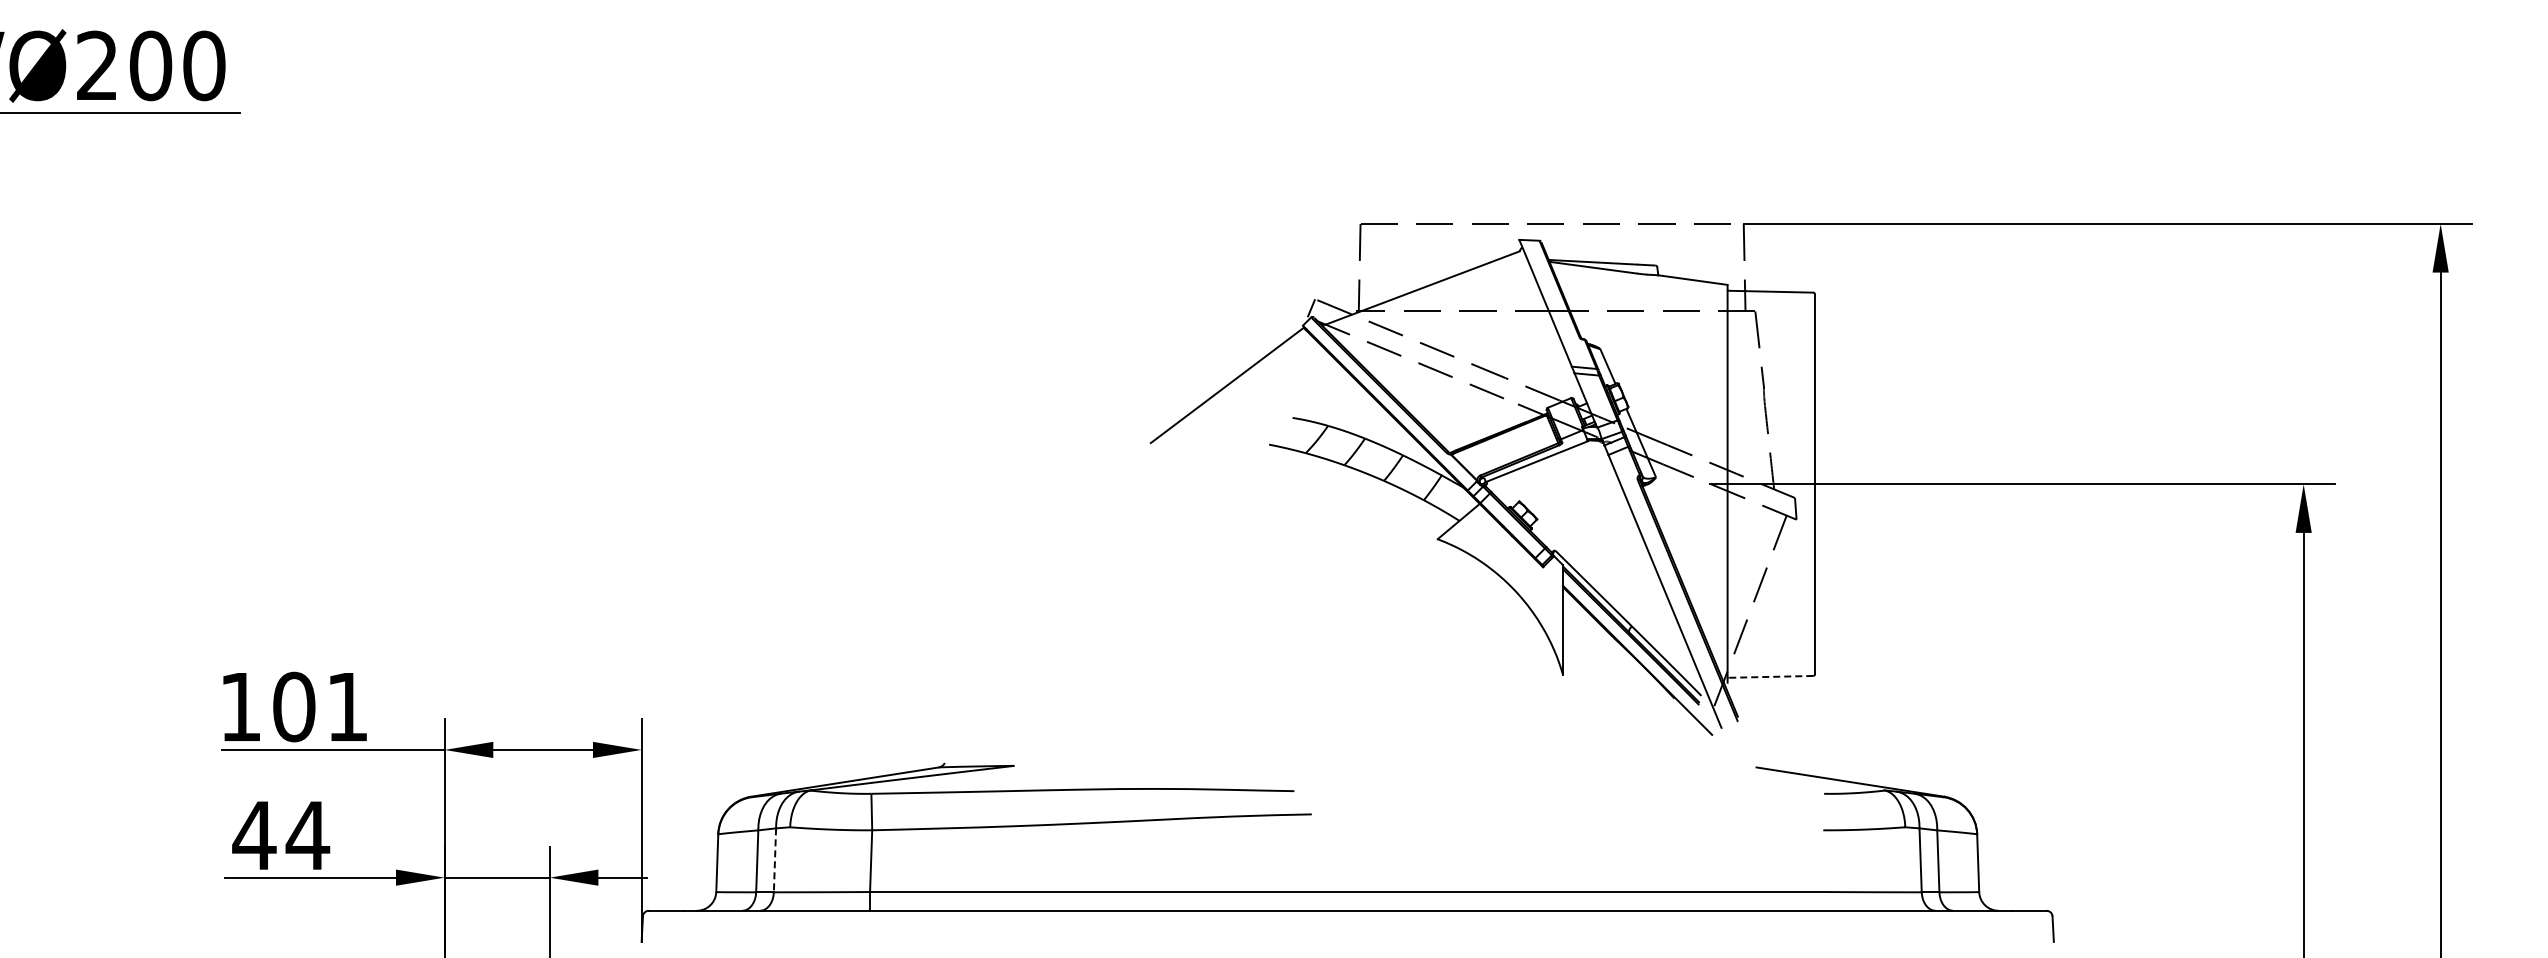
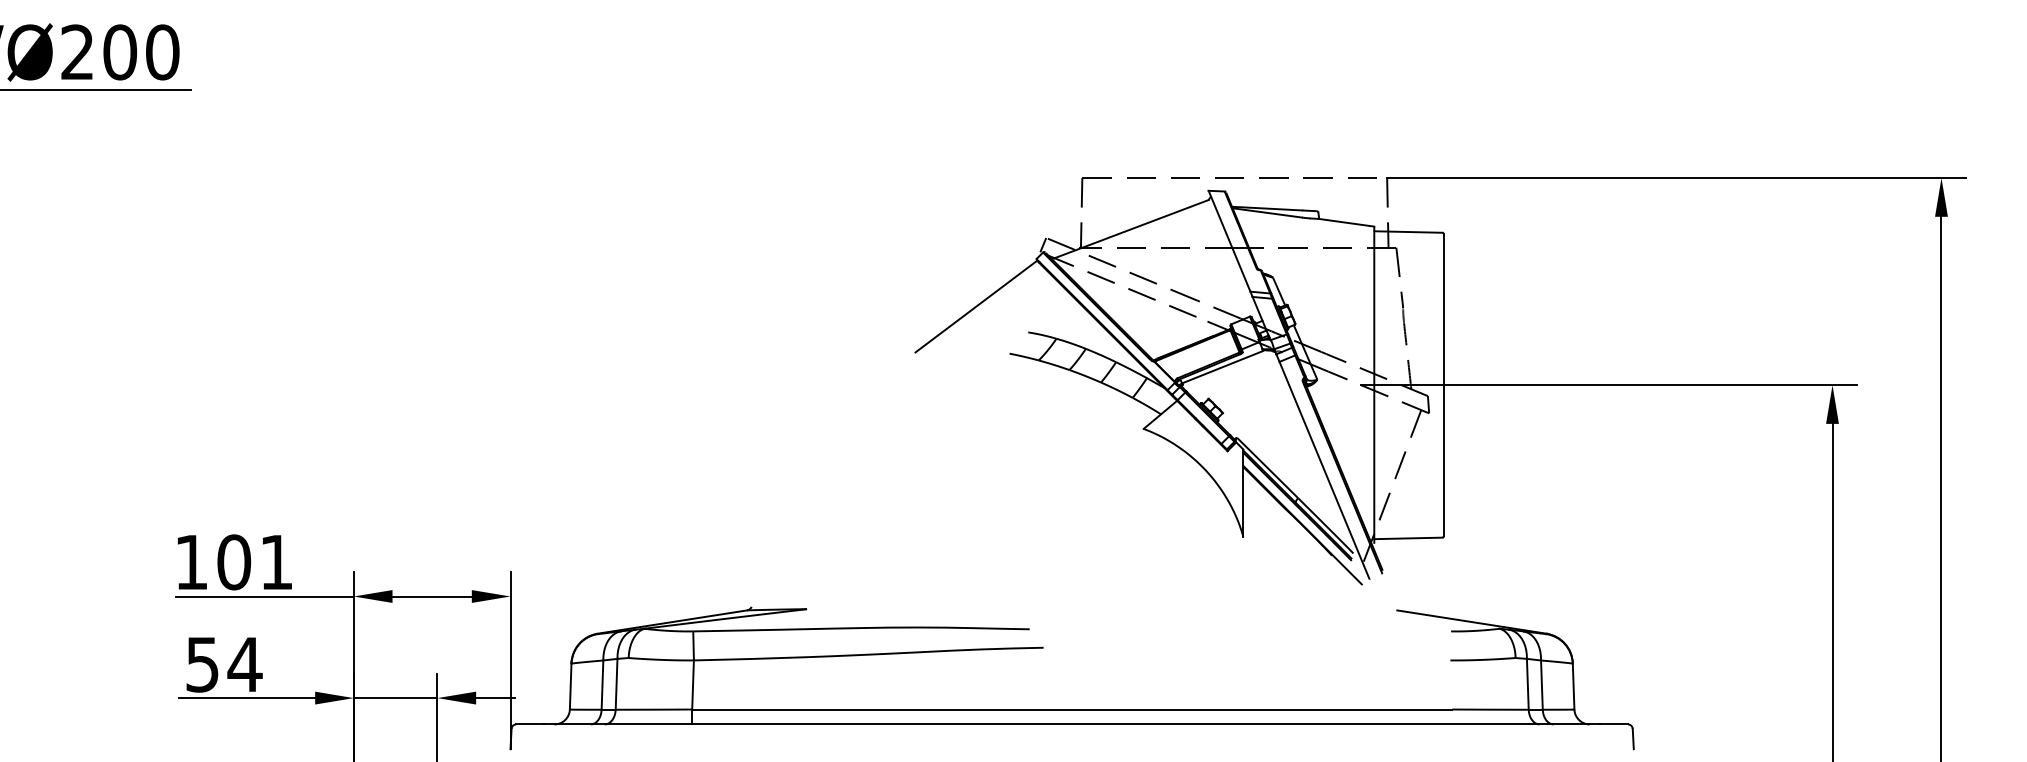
line: (1770, 676) -> (1408, 538), dashed -> solid
text: (254, 835) -> (202, 664), 44 -> 54
line: (774, 860) -> (616, 684), dashed -> solid

